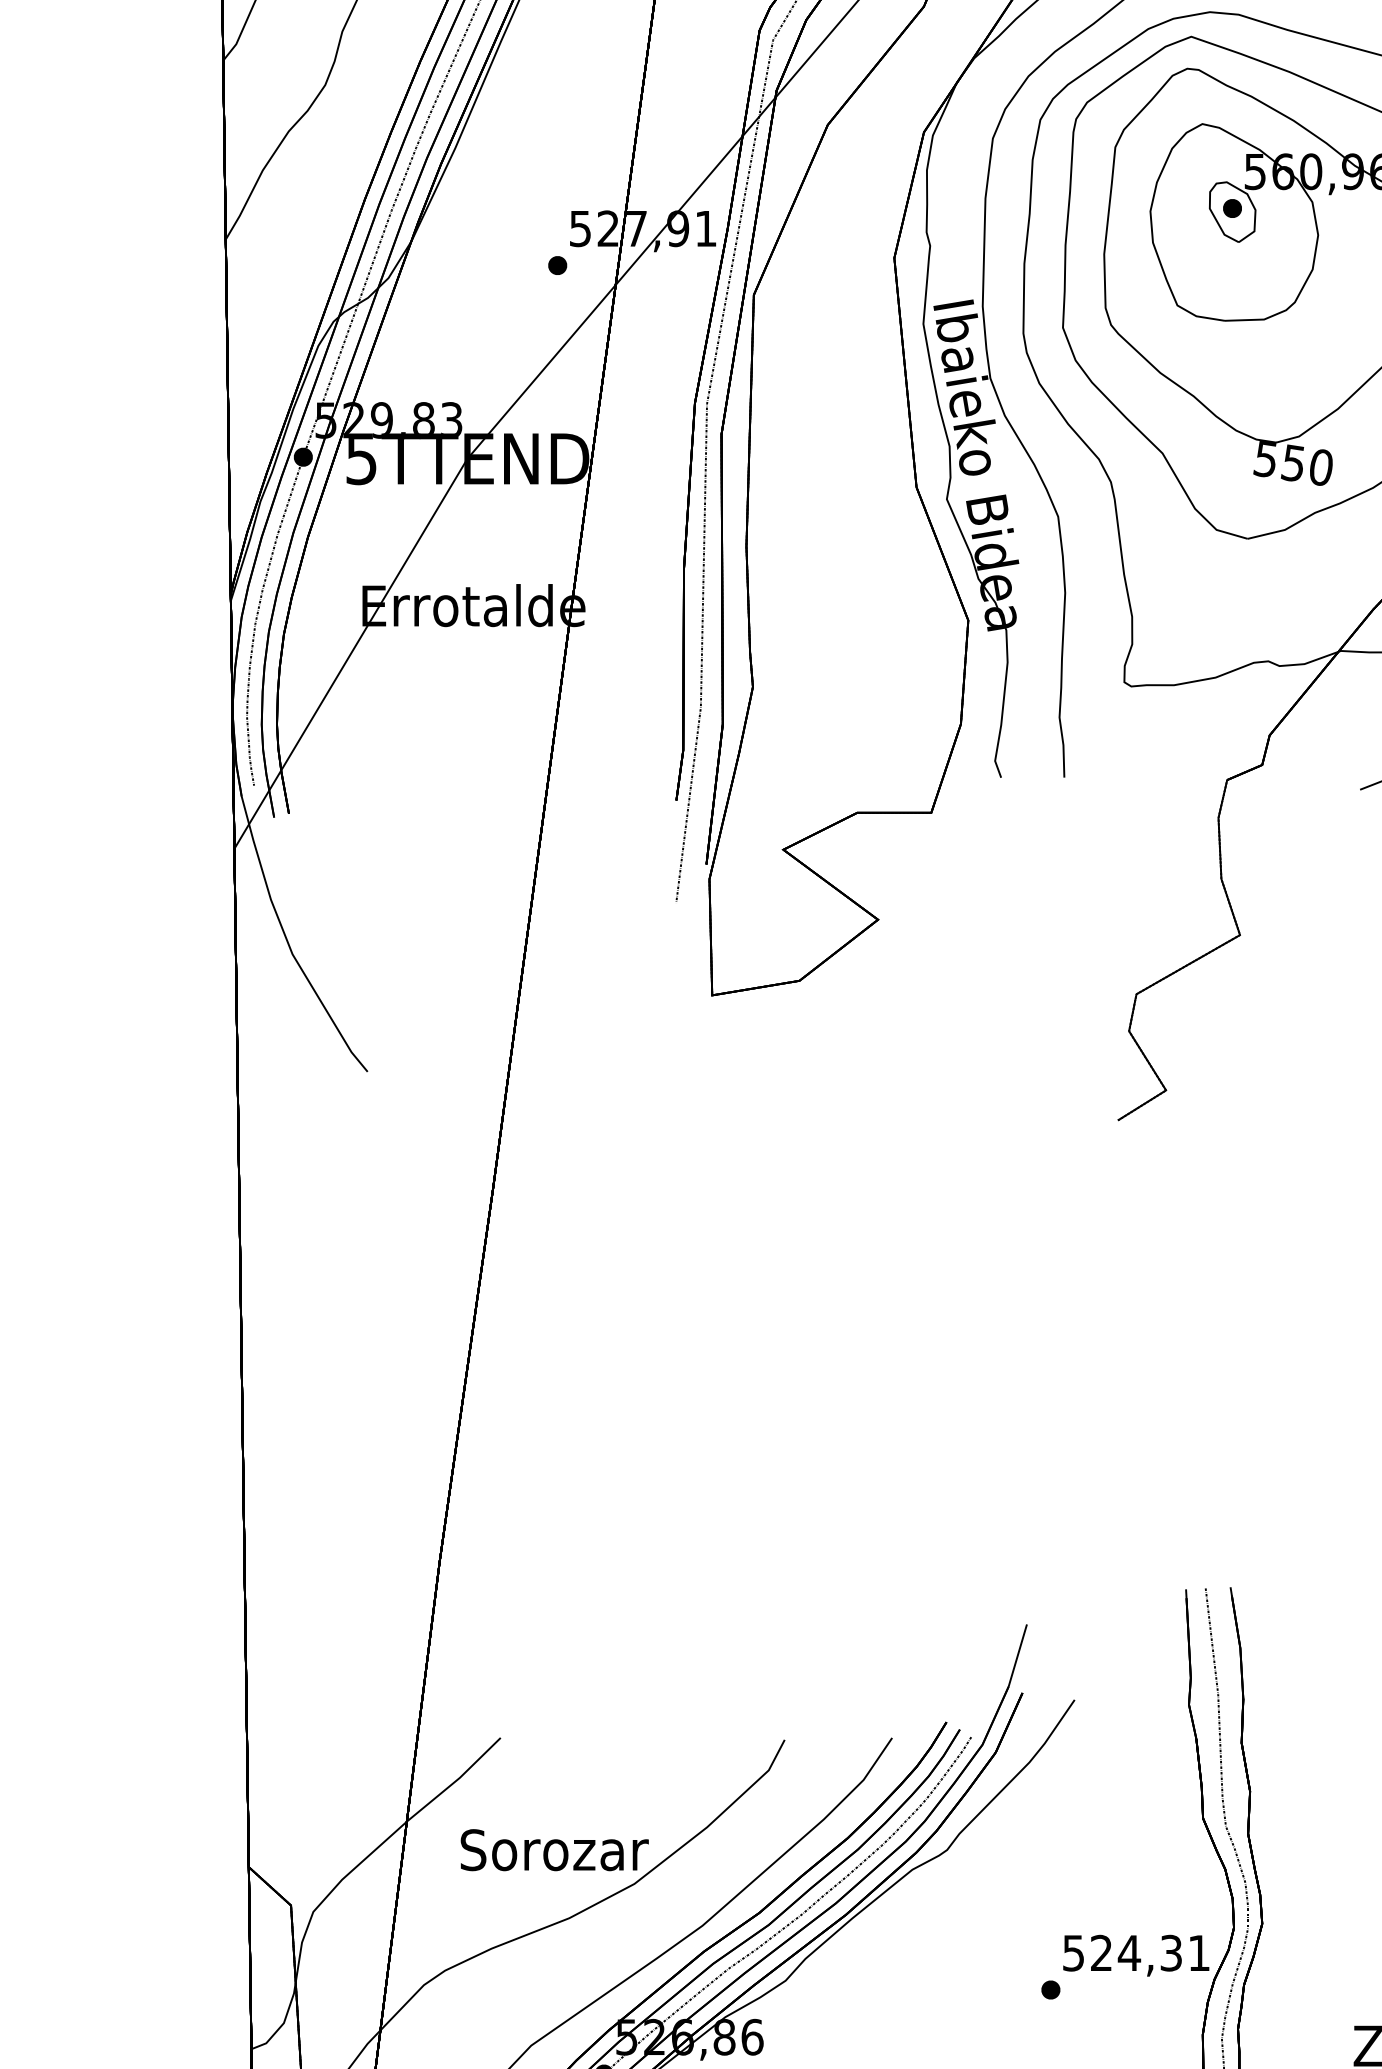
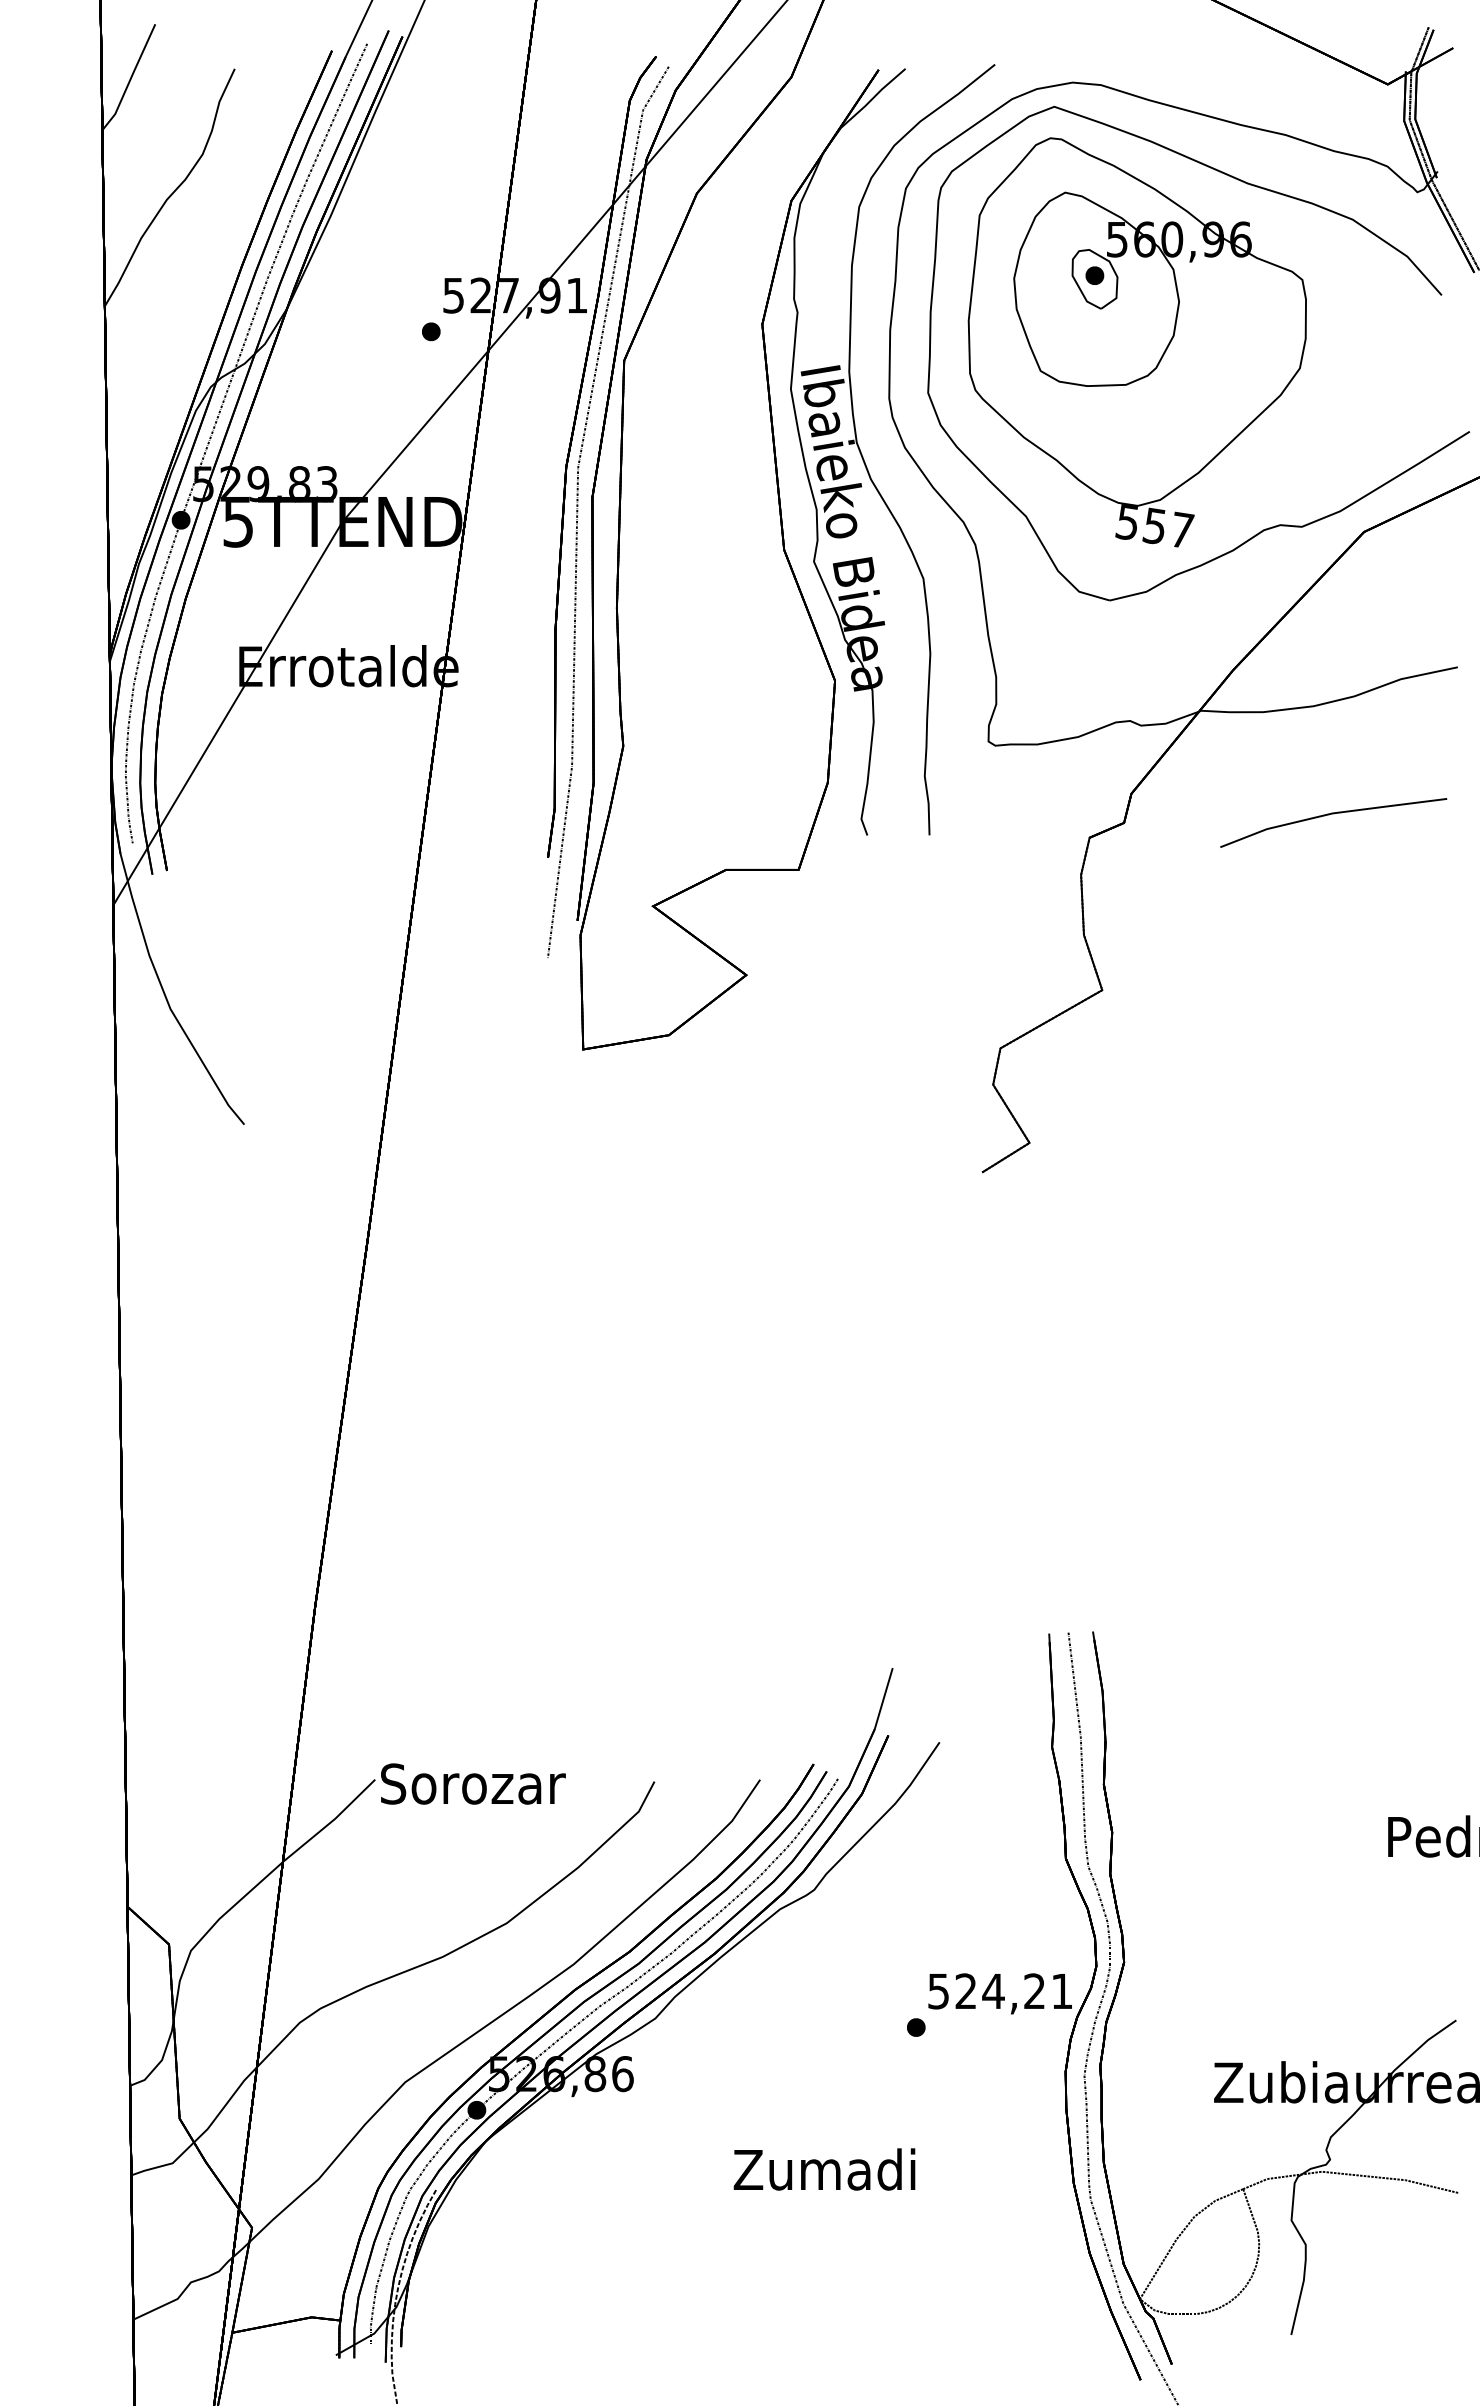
text: (1321, 466) -> (1182, 529), 550 -> 557
text: (554, 1849) -> (473, 1783), moved
text: (1171, 1953) -> (1034, 1991), 524,31 -> 524,21

